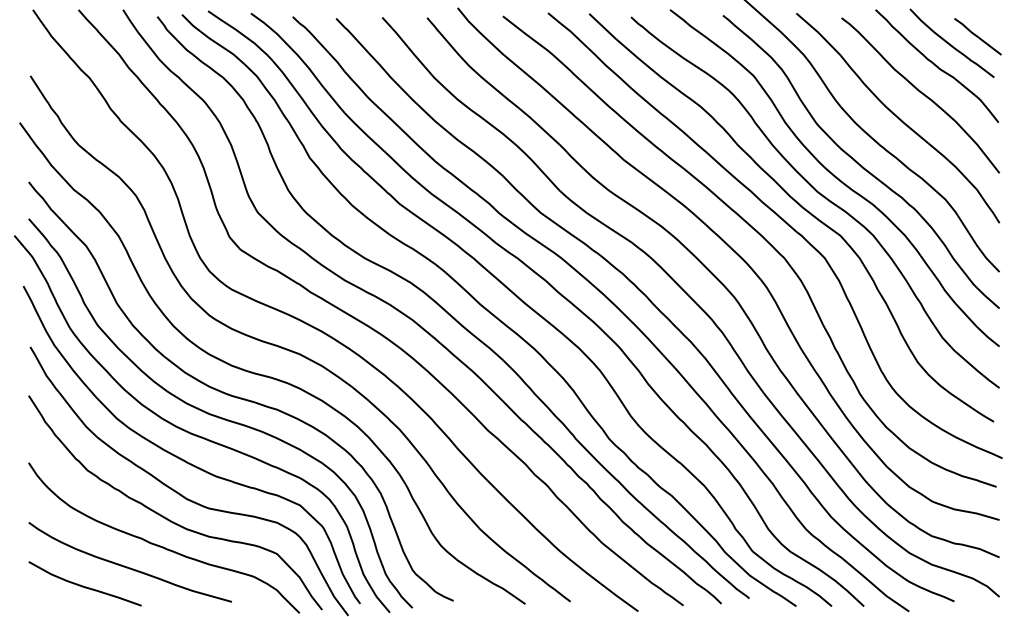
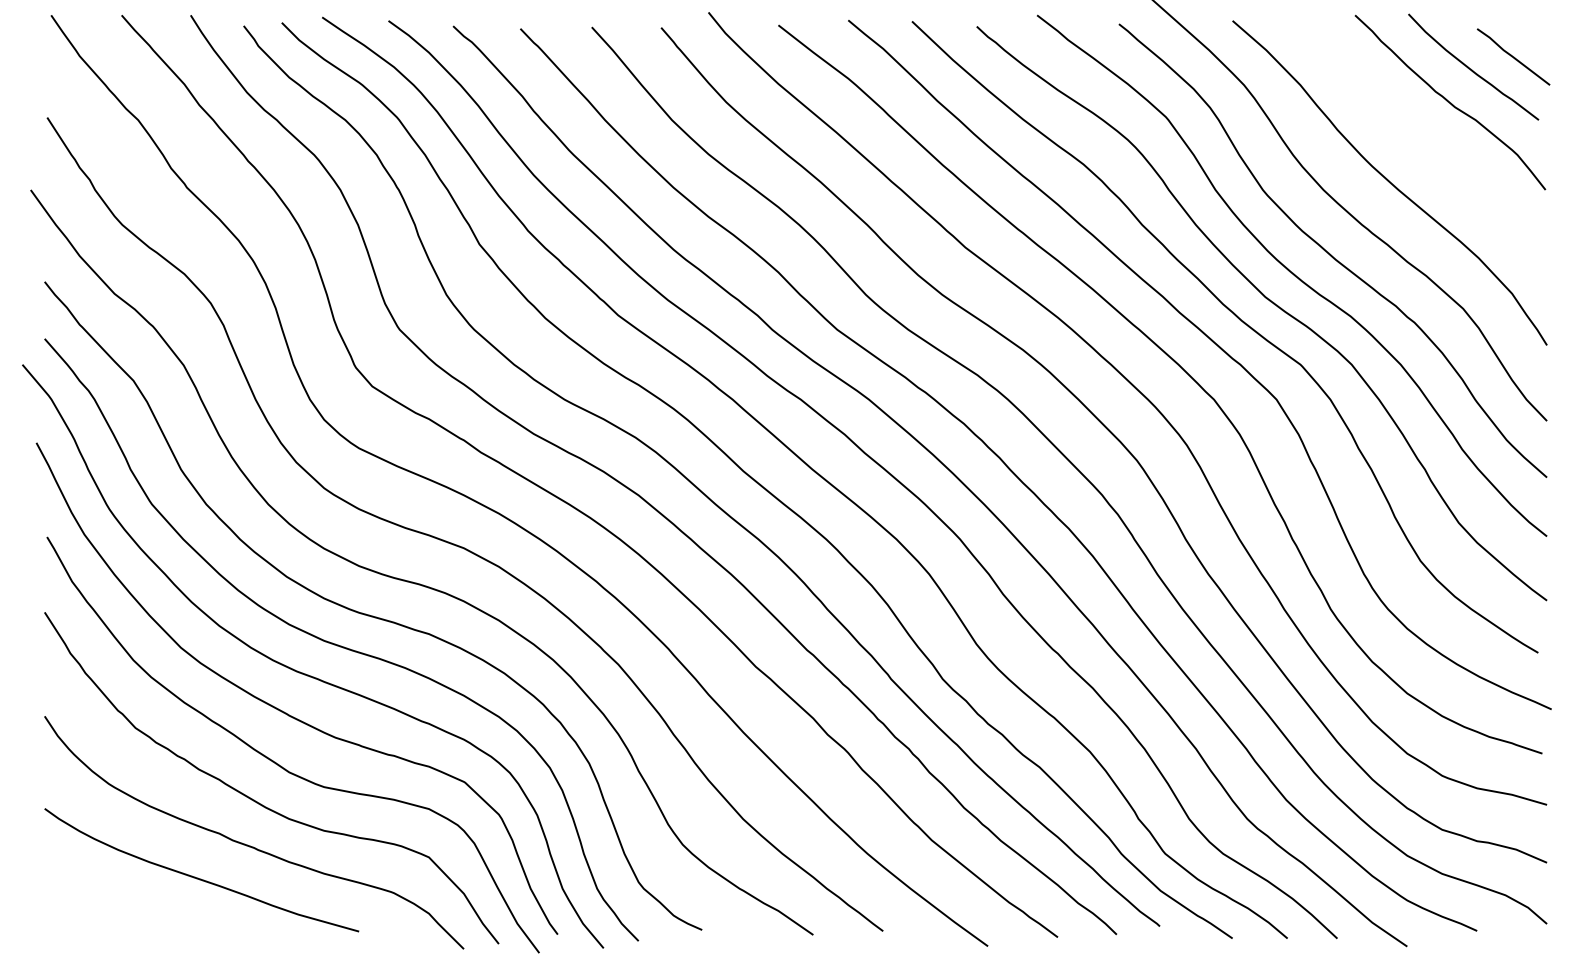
curve: (920, 93) -> (1424, 144), removed
curve: (83, 585) -> (129, 906), removed

